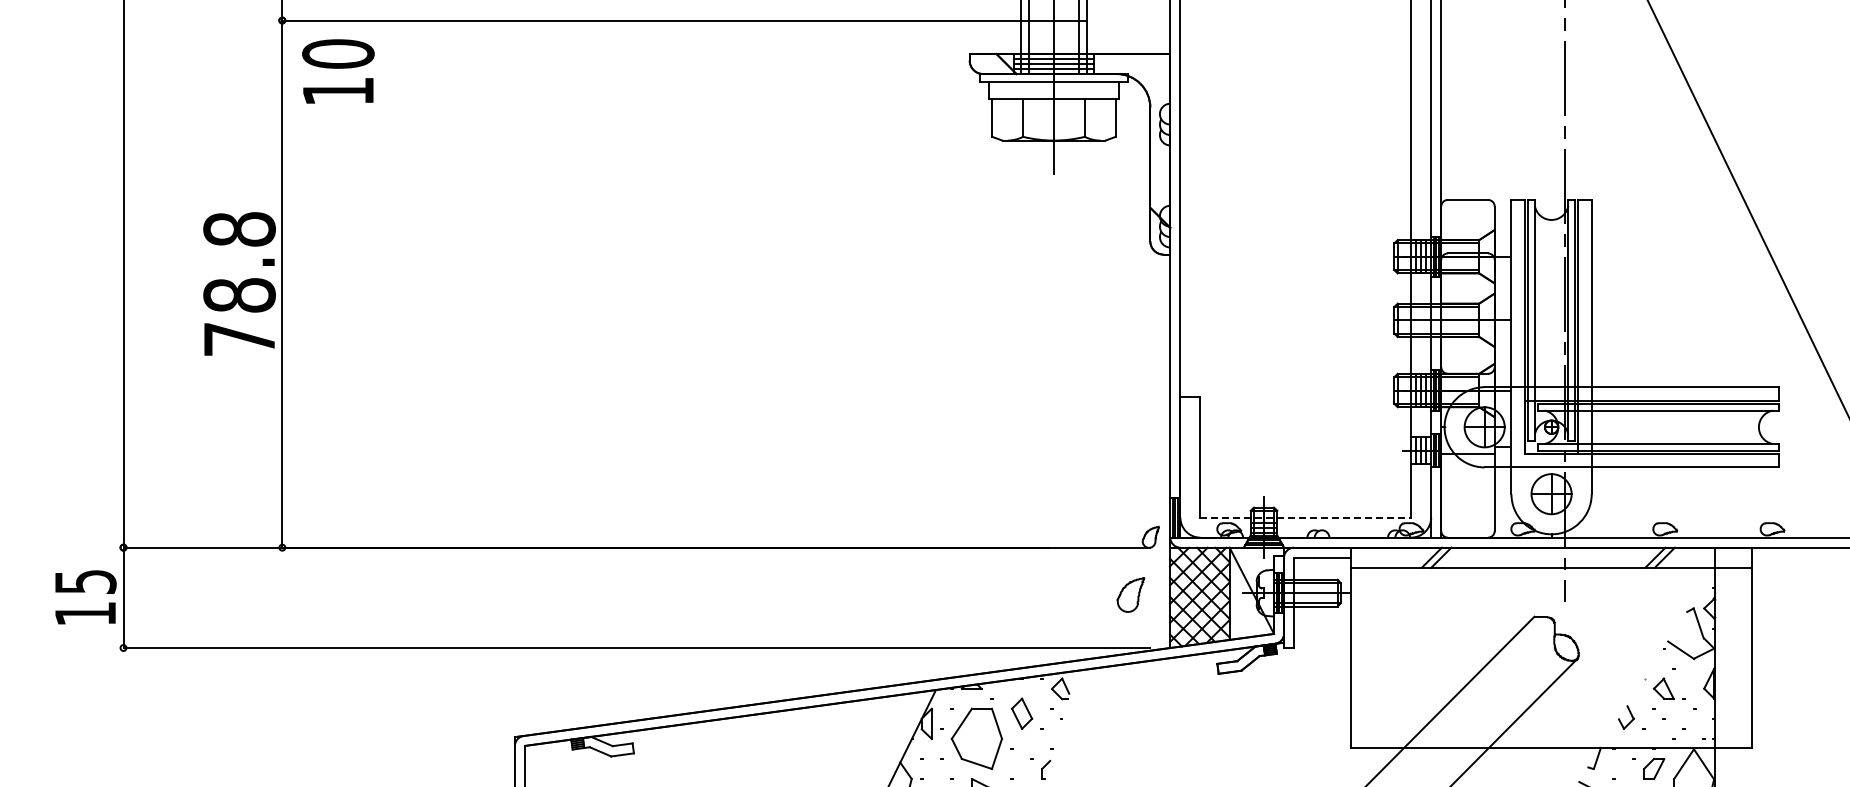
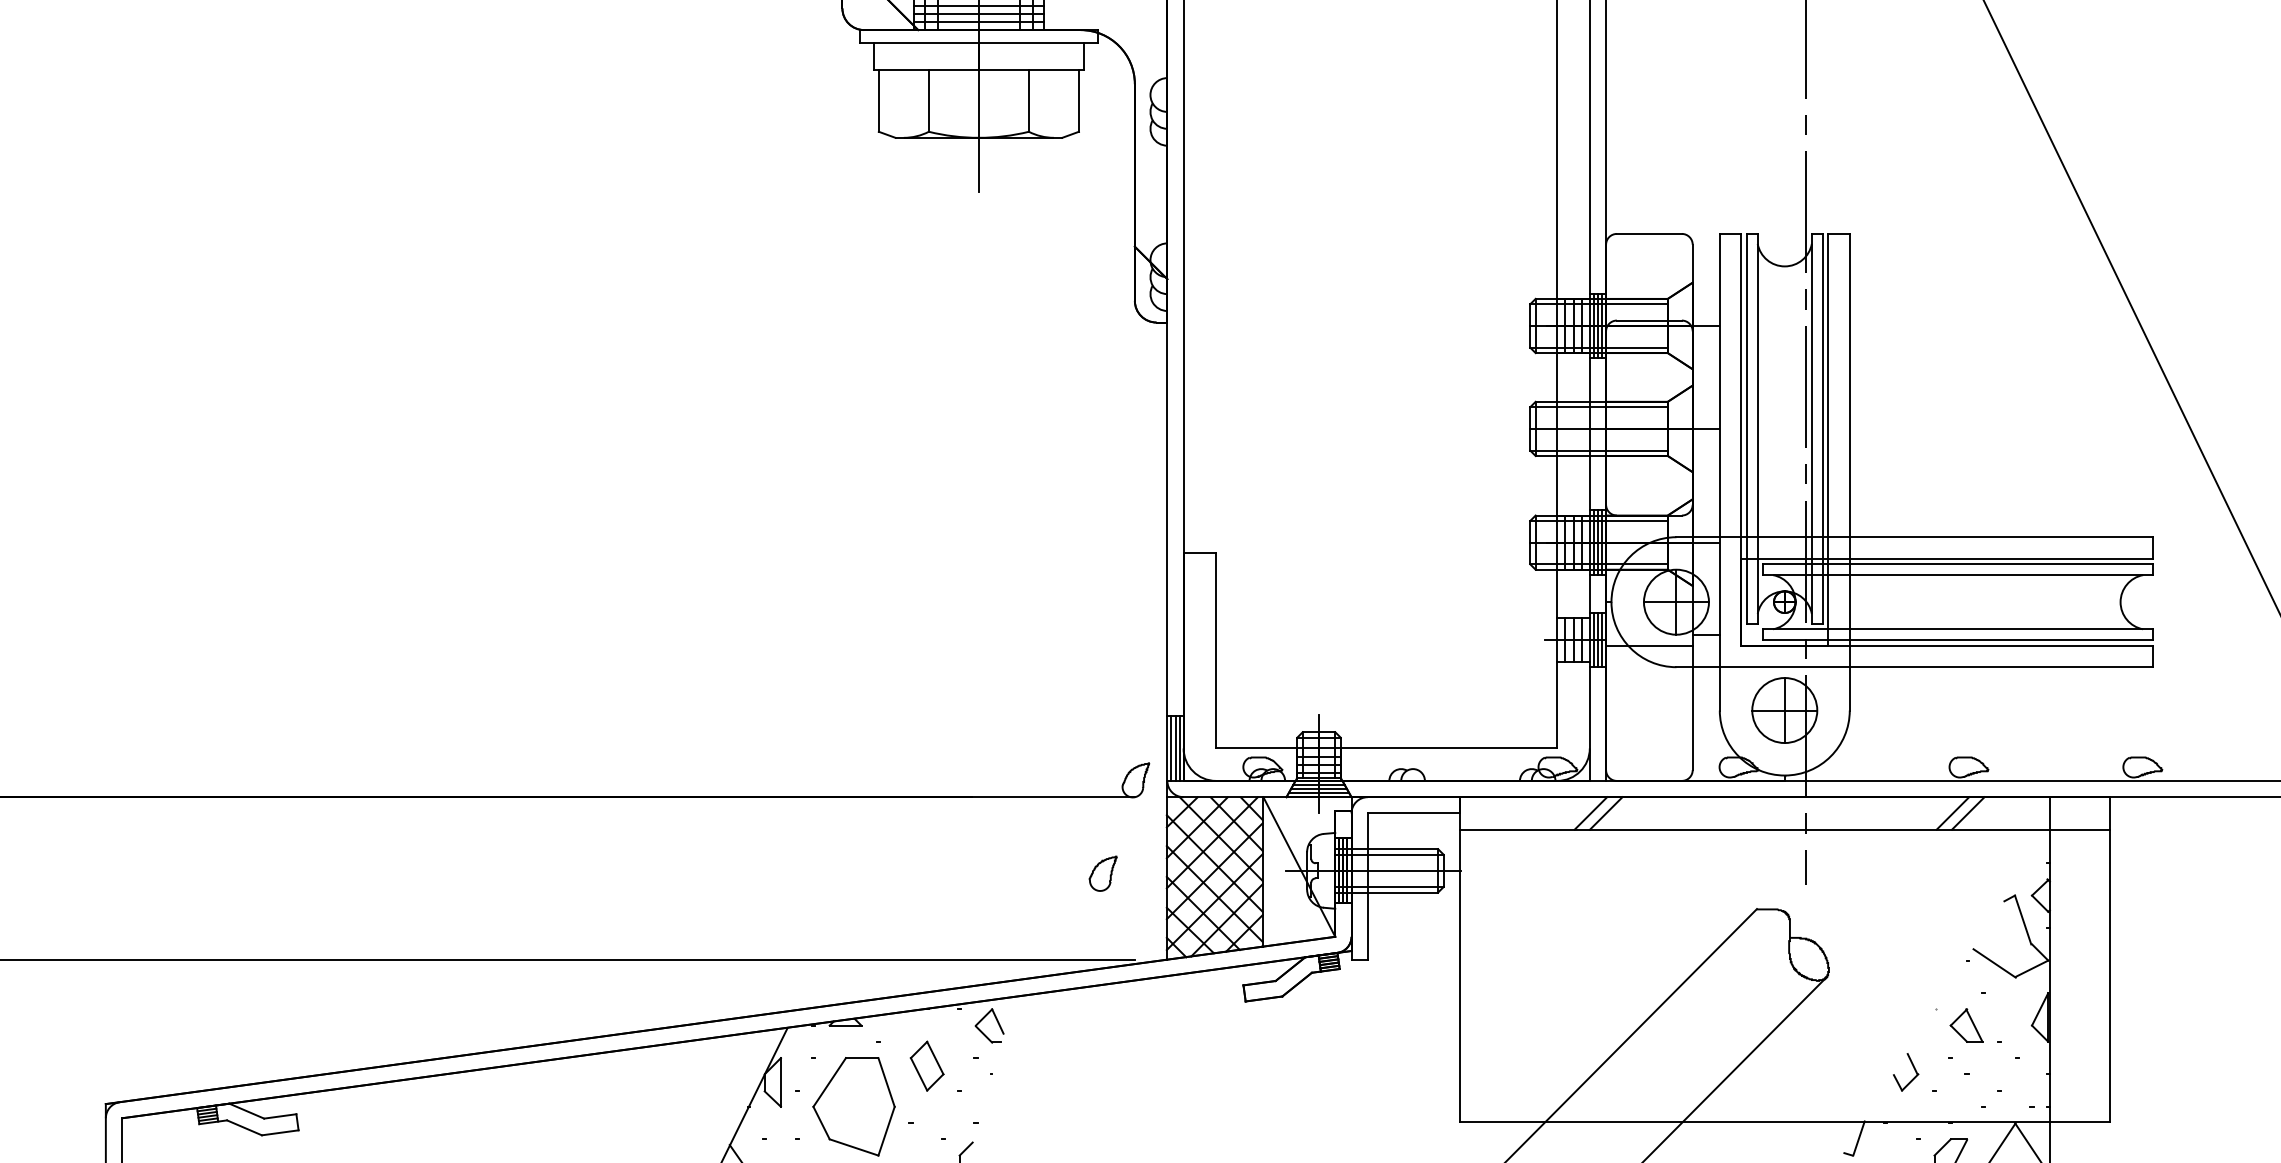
line: (1306, 517) -> (1387, 748), dashed -> solid
part: (1130, 594) -> (1102, 872), size x0.62

